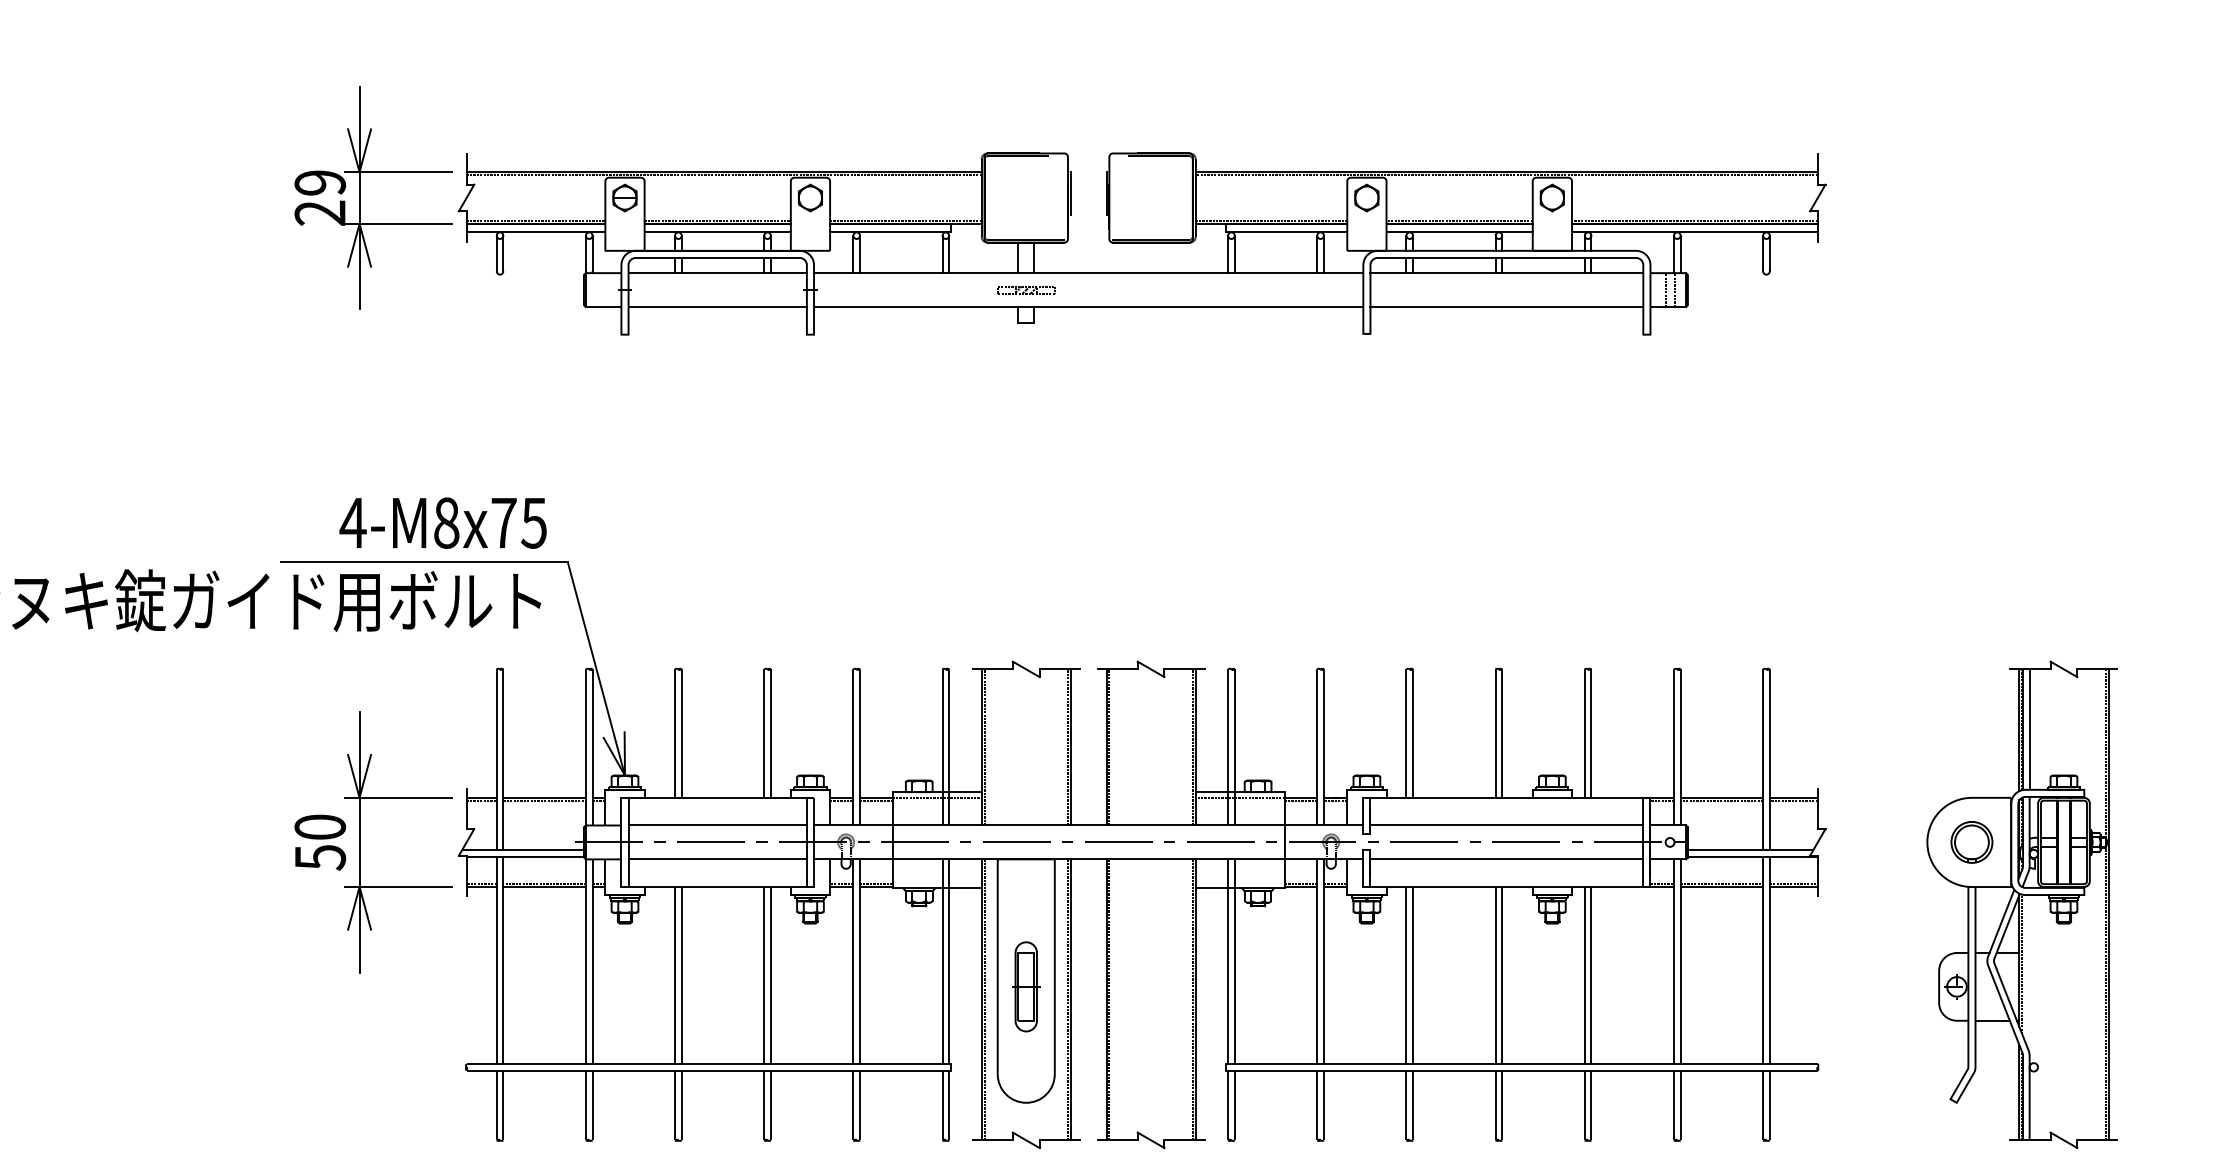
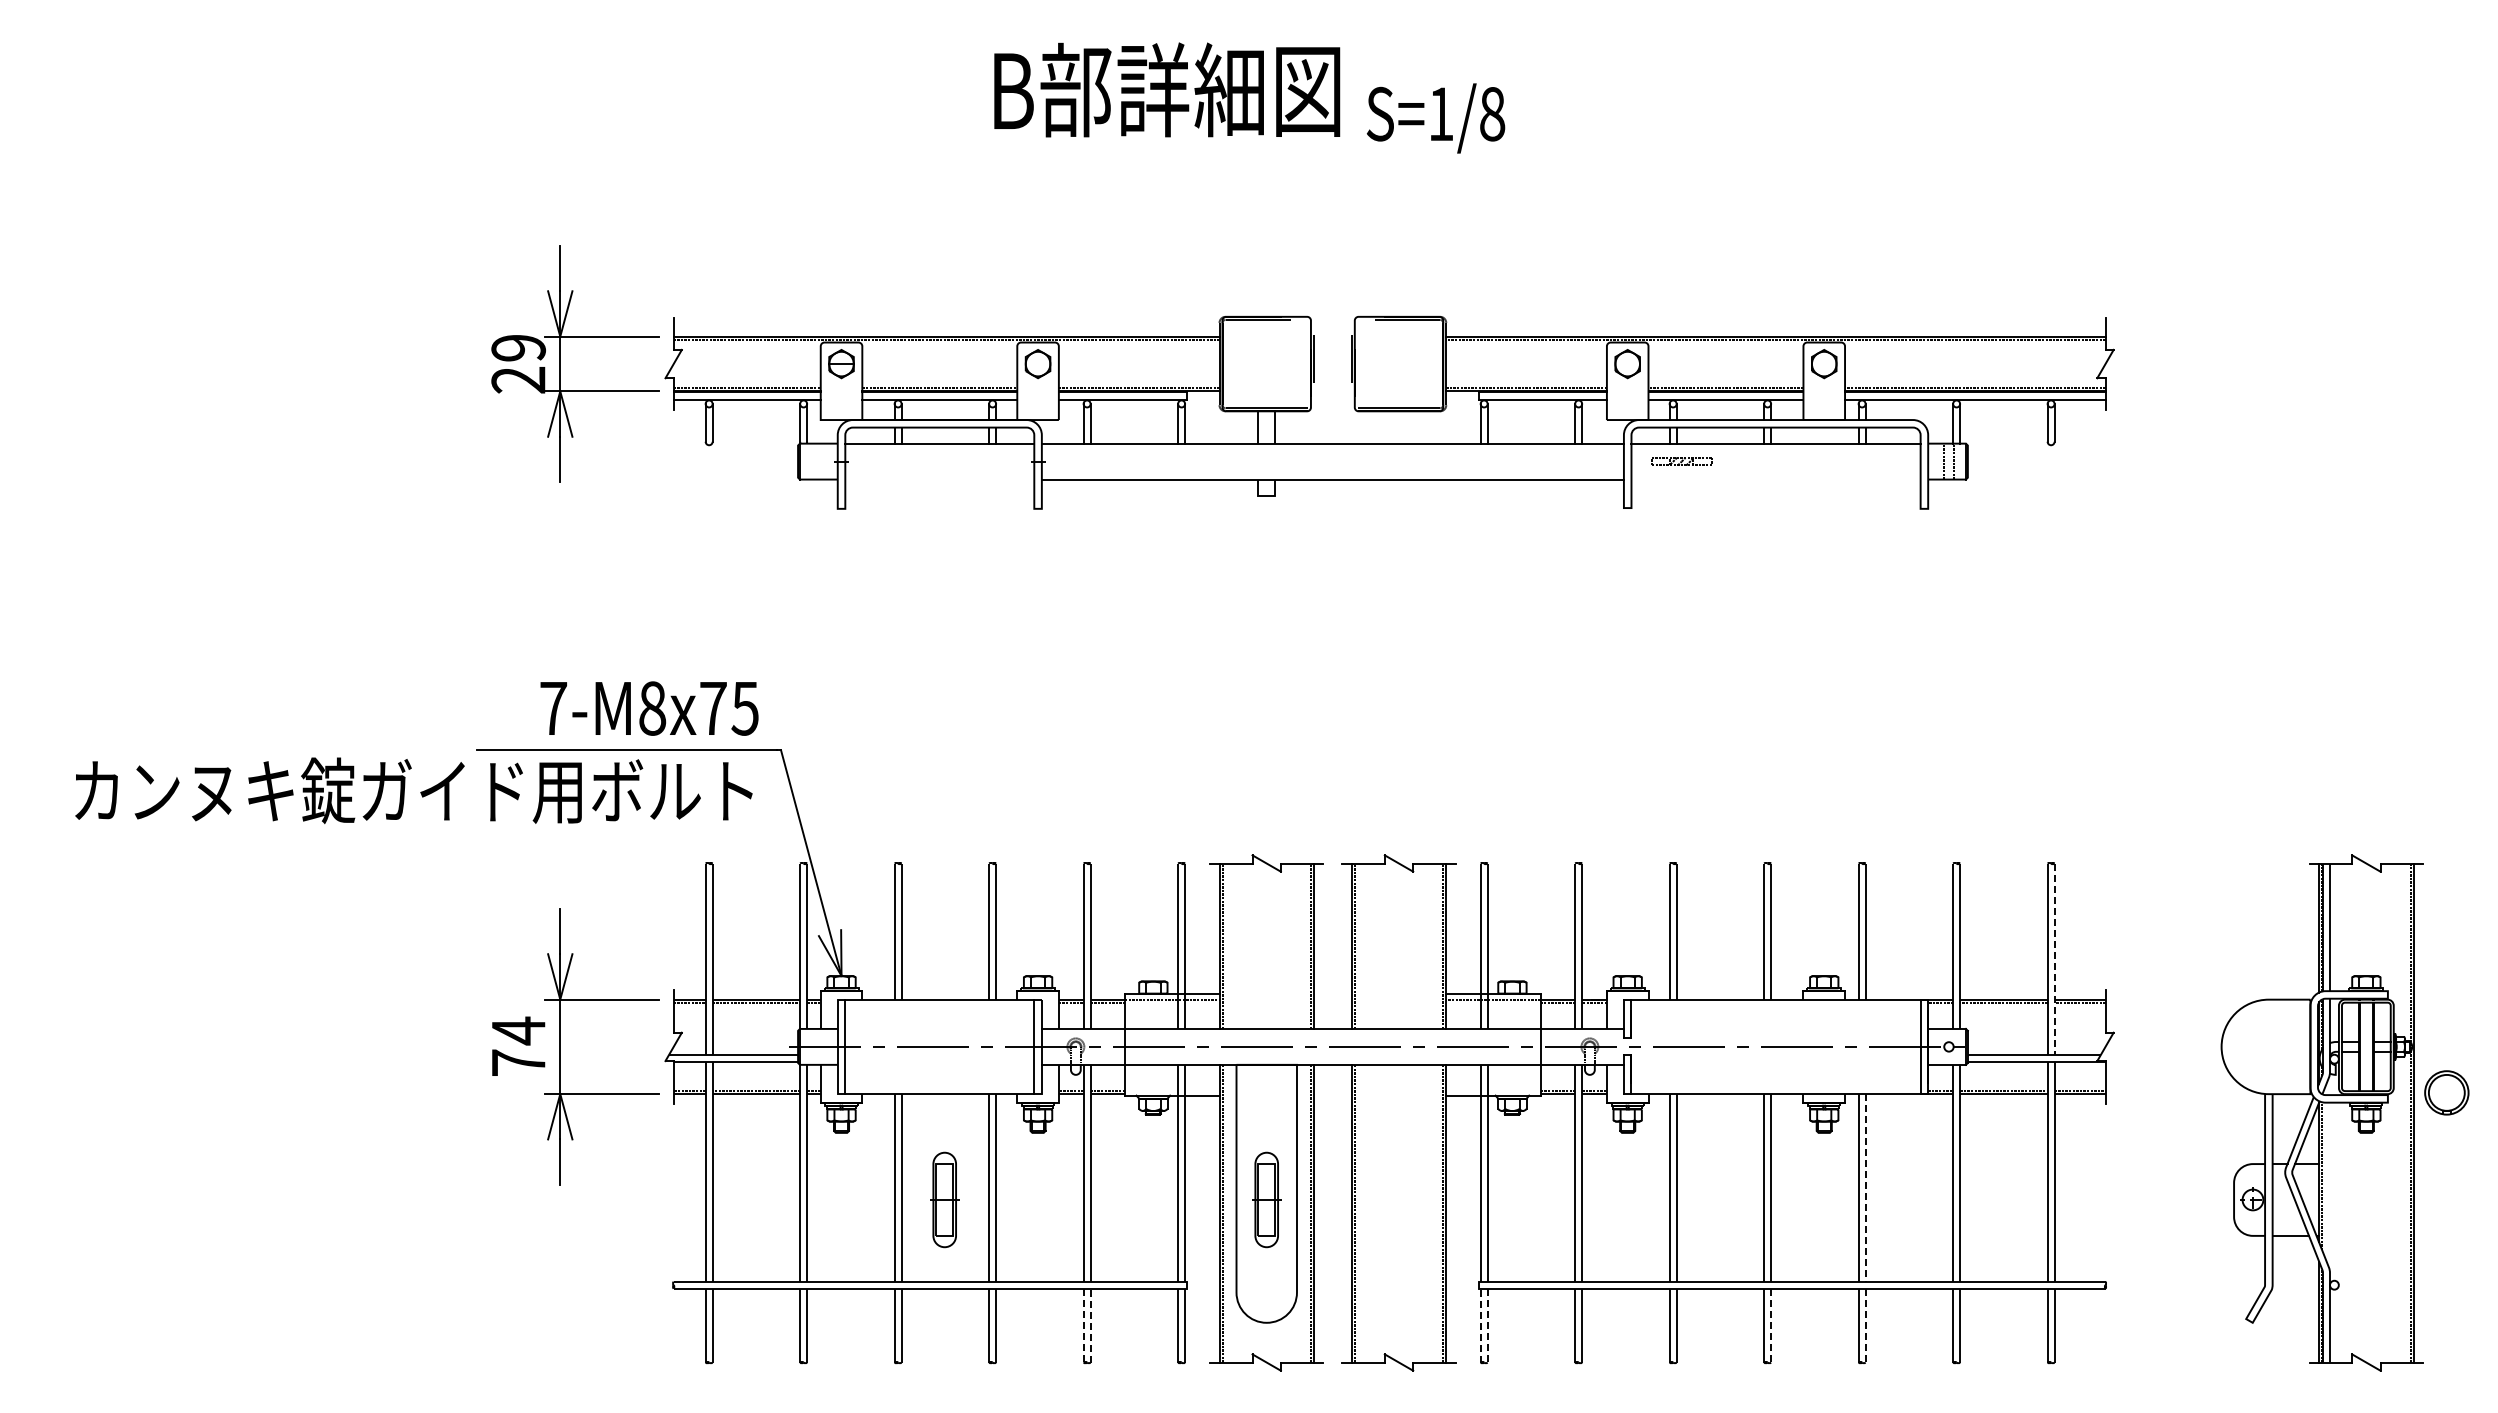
part: (1026, 289) -> (1681, 461), moved
line: (717, 306) -> (939, 479), removed
line: (1506, 306) -> (1775, 479), removed
text: (353, 523) -> (553, 708), 4-M8x75 -> 7-M8x75
line: (1769, 759) -> (2054, 959), solid -> dashed
line: (717, 825) -> (939, 1028), removed
line: (1506, 825) -> (1775, 1028), removed
text: (320, 842) -> (518, 1046), 50 -> 74
part: (1971, 842) -> (2446, 1092), moved
line: (717, 859) -> (939, 1064), removed
line: (1506, 859) -> (1775, 1064), removed
line: (1591, 975) -> (1865, 1187), solid -> dashed
part: (722, 986) -> (944, 1199), added
line: (853, 1105) -> (1083, 1325), solid -> dashed
line: (859, 1105) -> (1090, 1325), solid -> dashed
line: (1227, 1105) -> (1480, 1325), solid -> dashed
line: (1234, 1105) -> (1487, 1325), solid -> dashed
line: (1502, 1105) -> (1771, 1325), solid -> dashed
line: (1591, 1105) -> (1865, 1325), solid -> dashed

